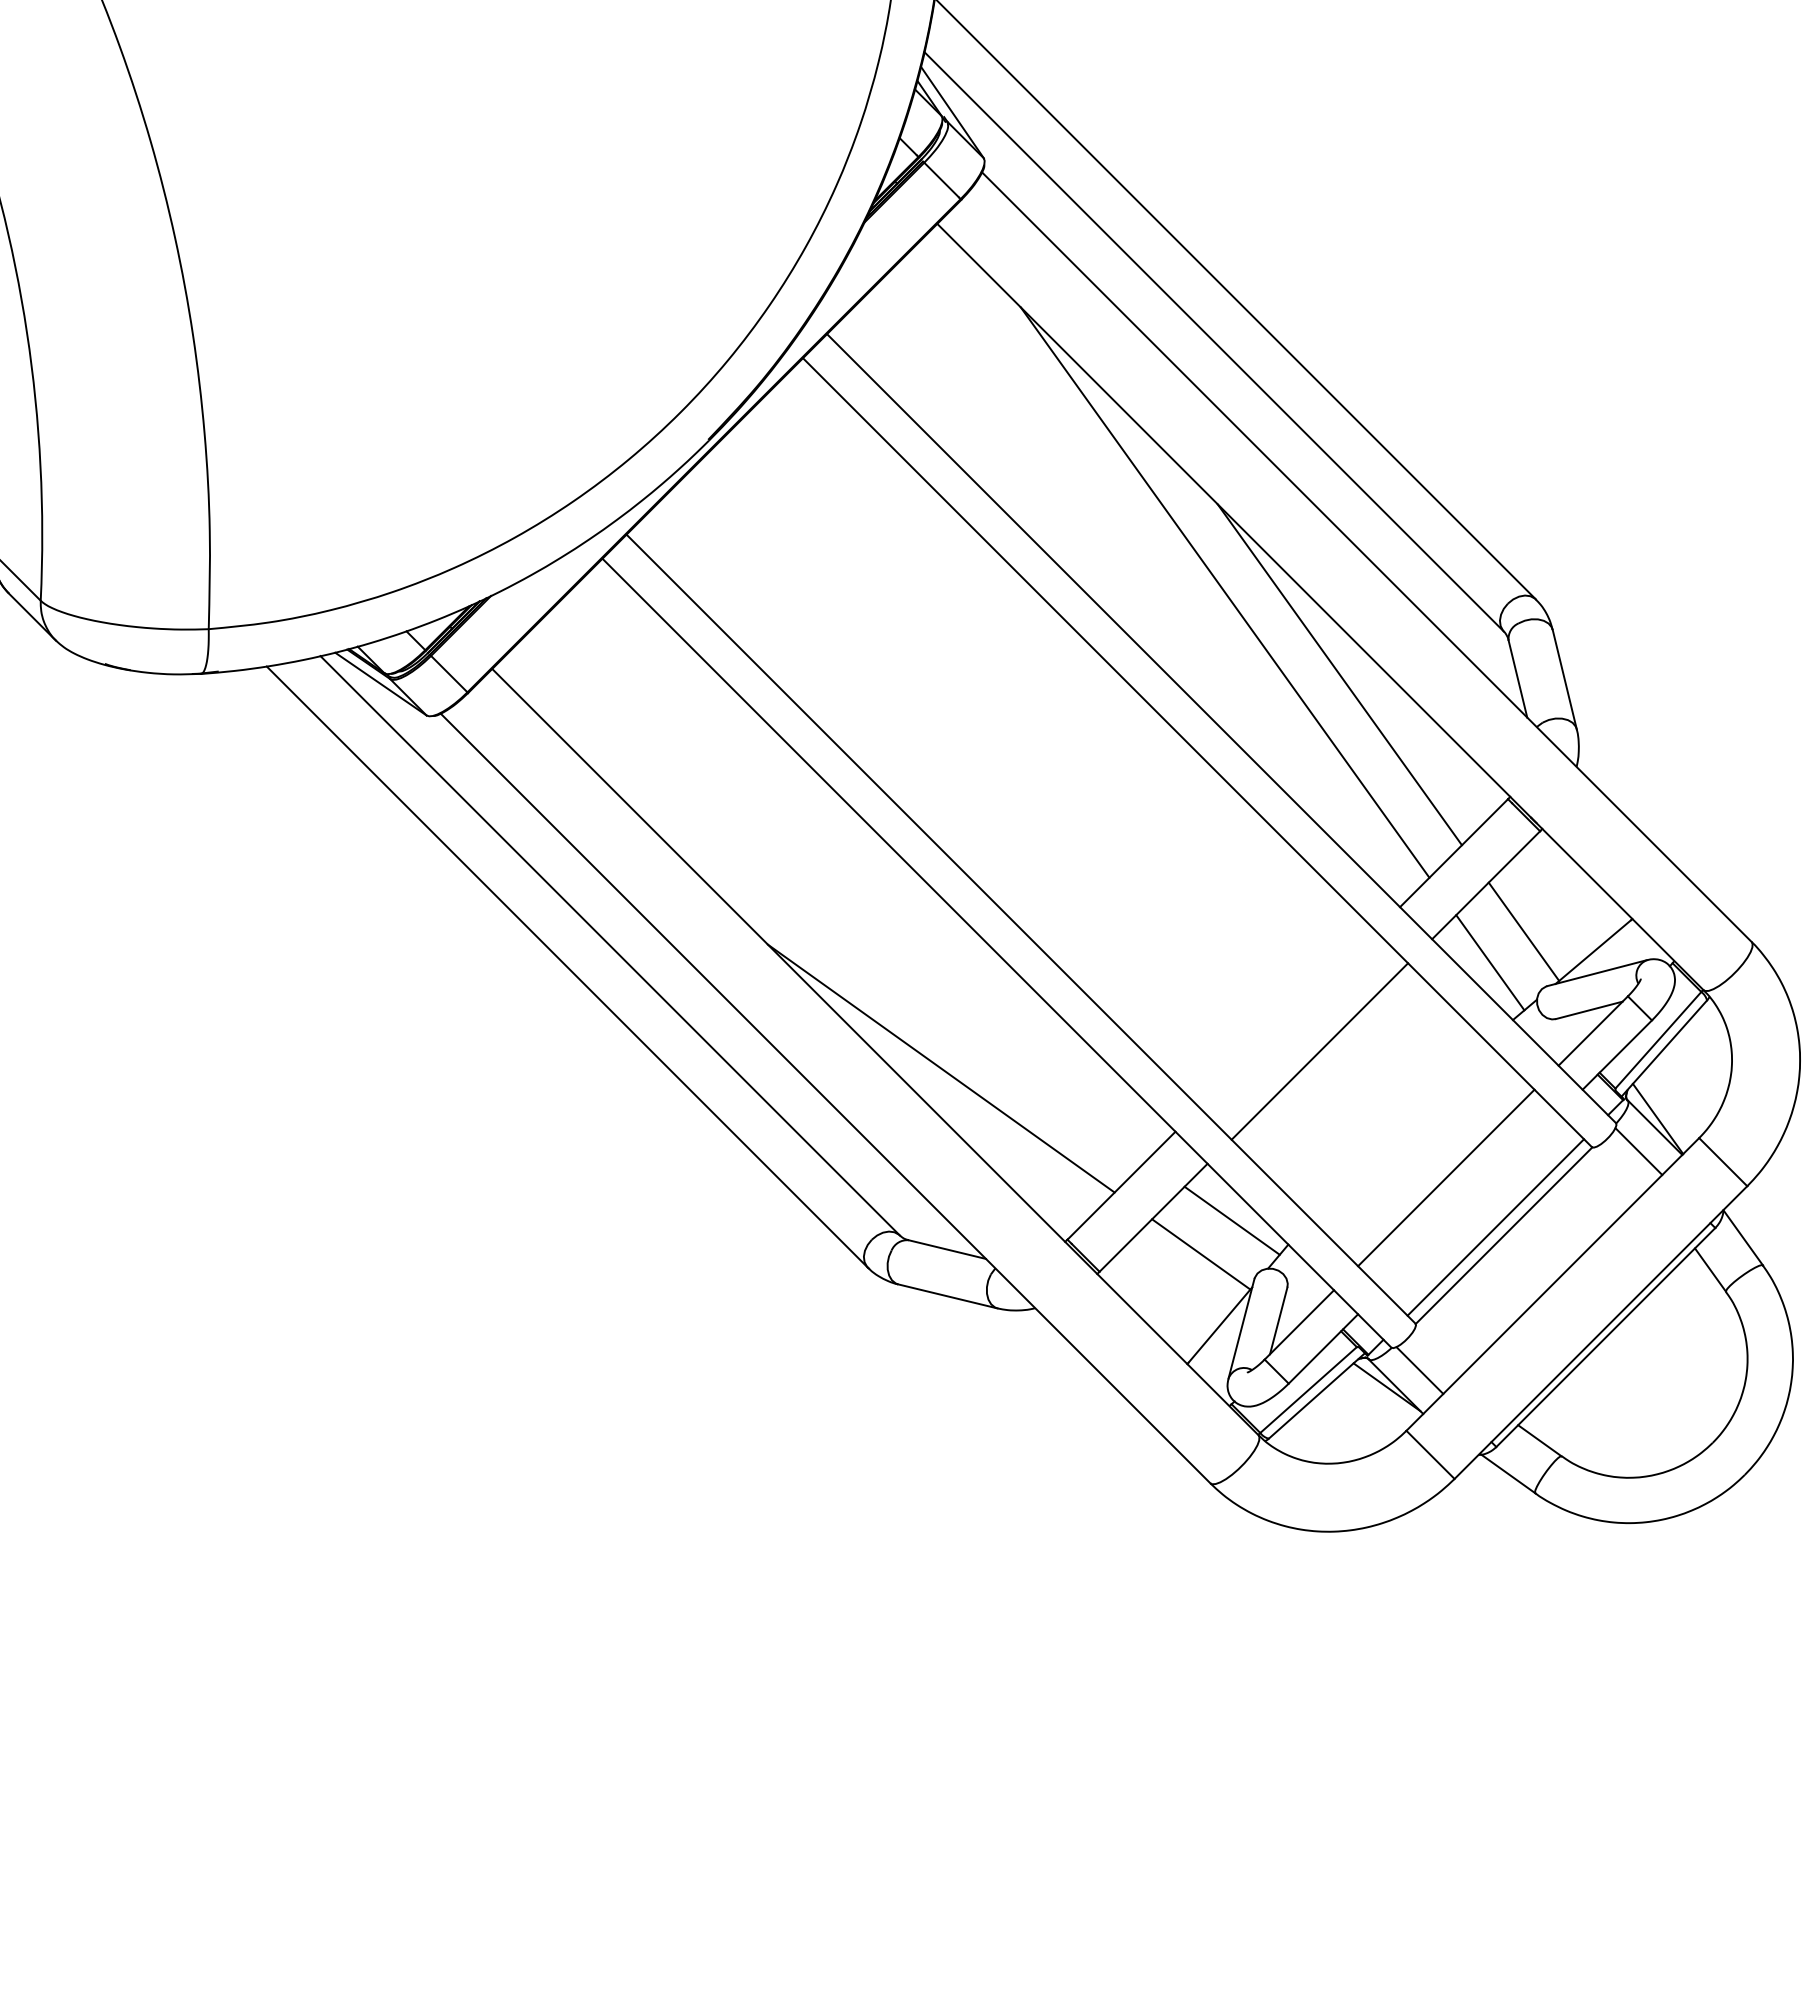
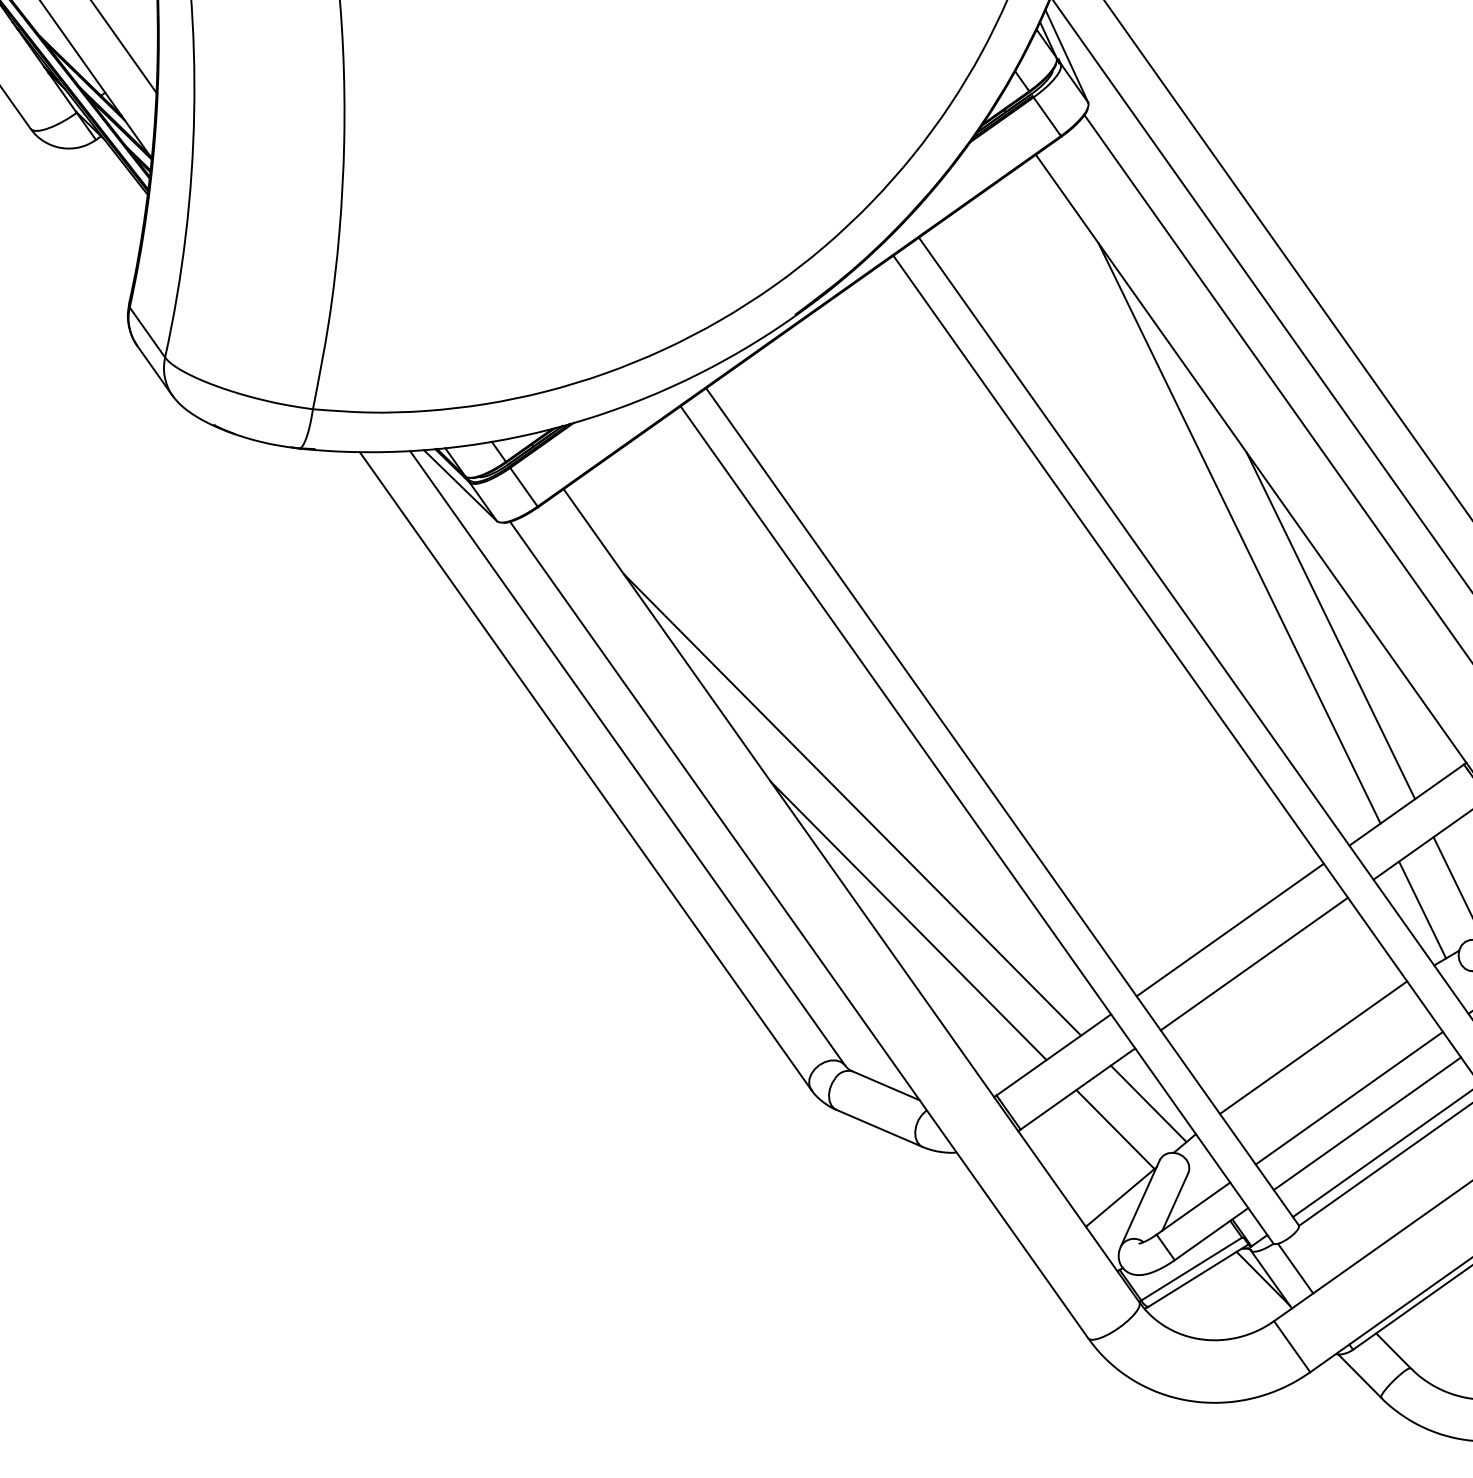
line: (859, 954) -> (852, 804), added
line: (1287, 1019) -> (1230, 930), added
line: (1398, 1130) -> (1313, 1047), added
line: (1470, 1201) -> (1367, 1123), added

